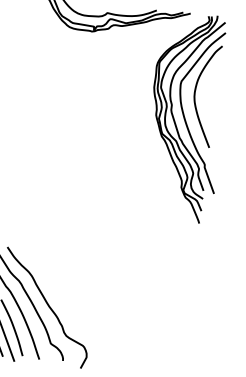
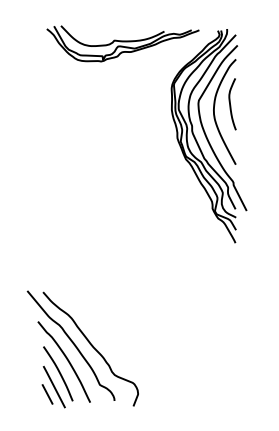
curve: (212, 90) -> (231, 105), added

